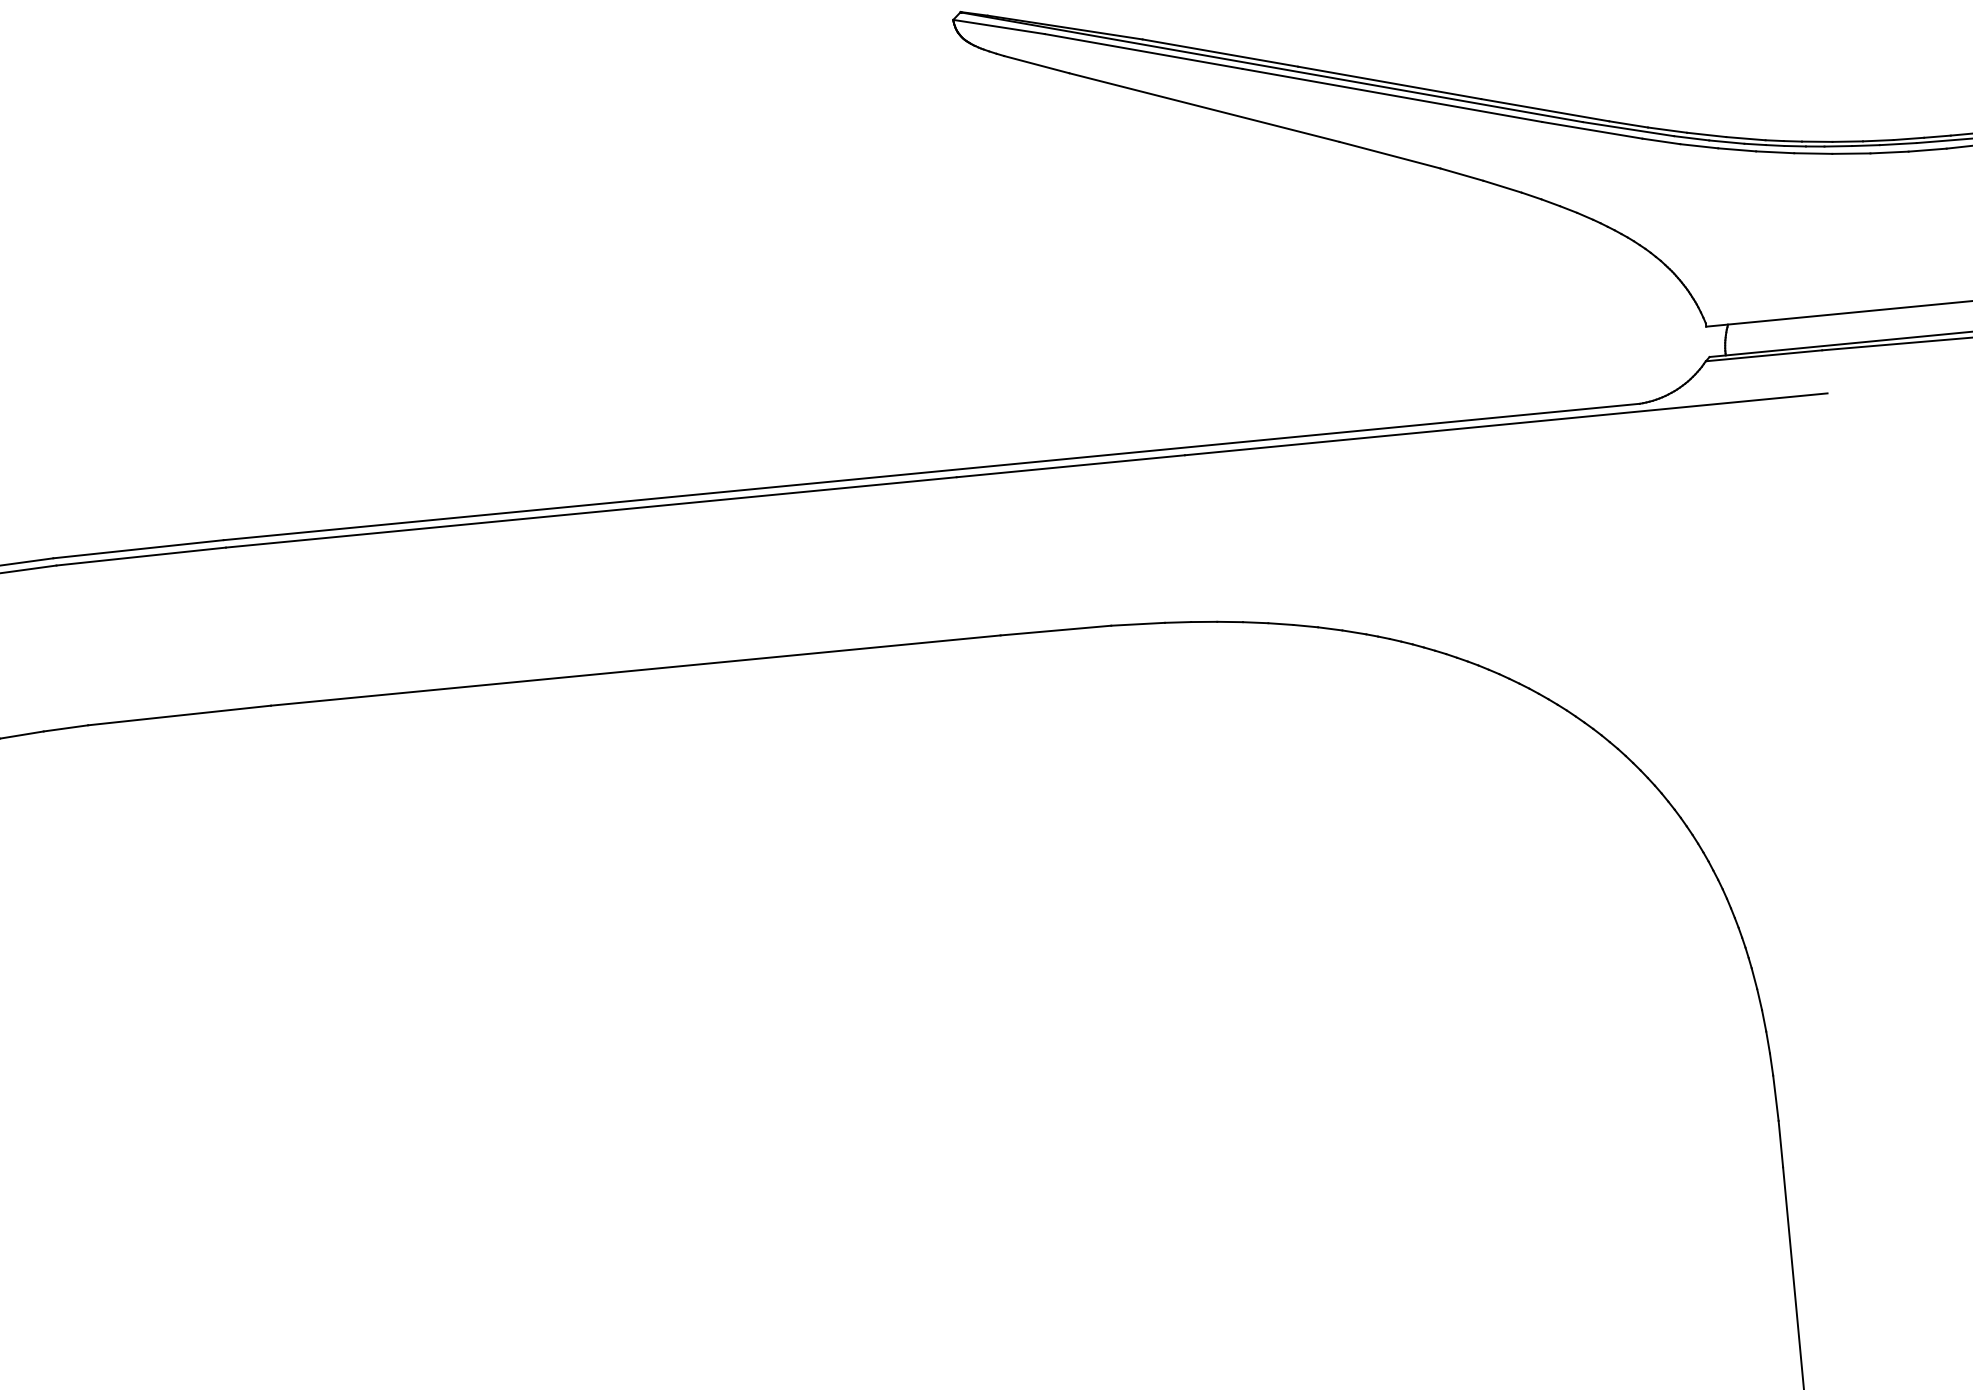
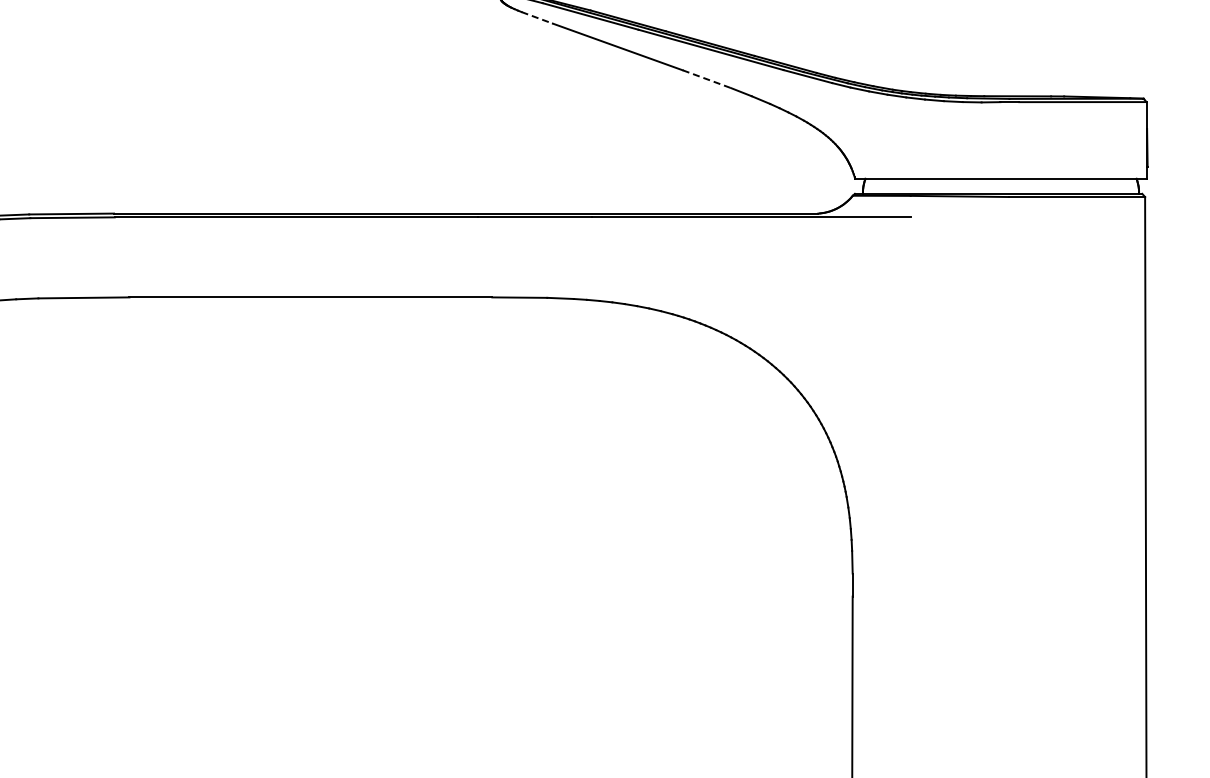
line: (1037, 63) -> (537, 17), solid -> dashed
line: (1389, 155) -> (706, 79), solid -> dashed

